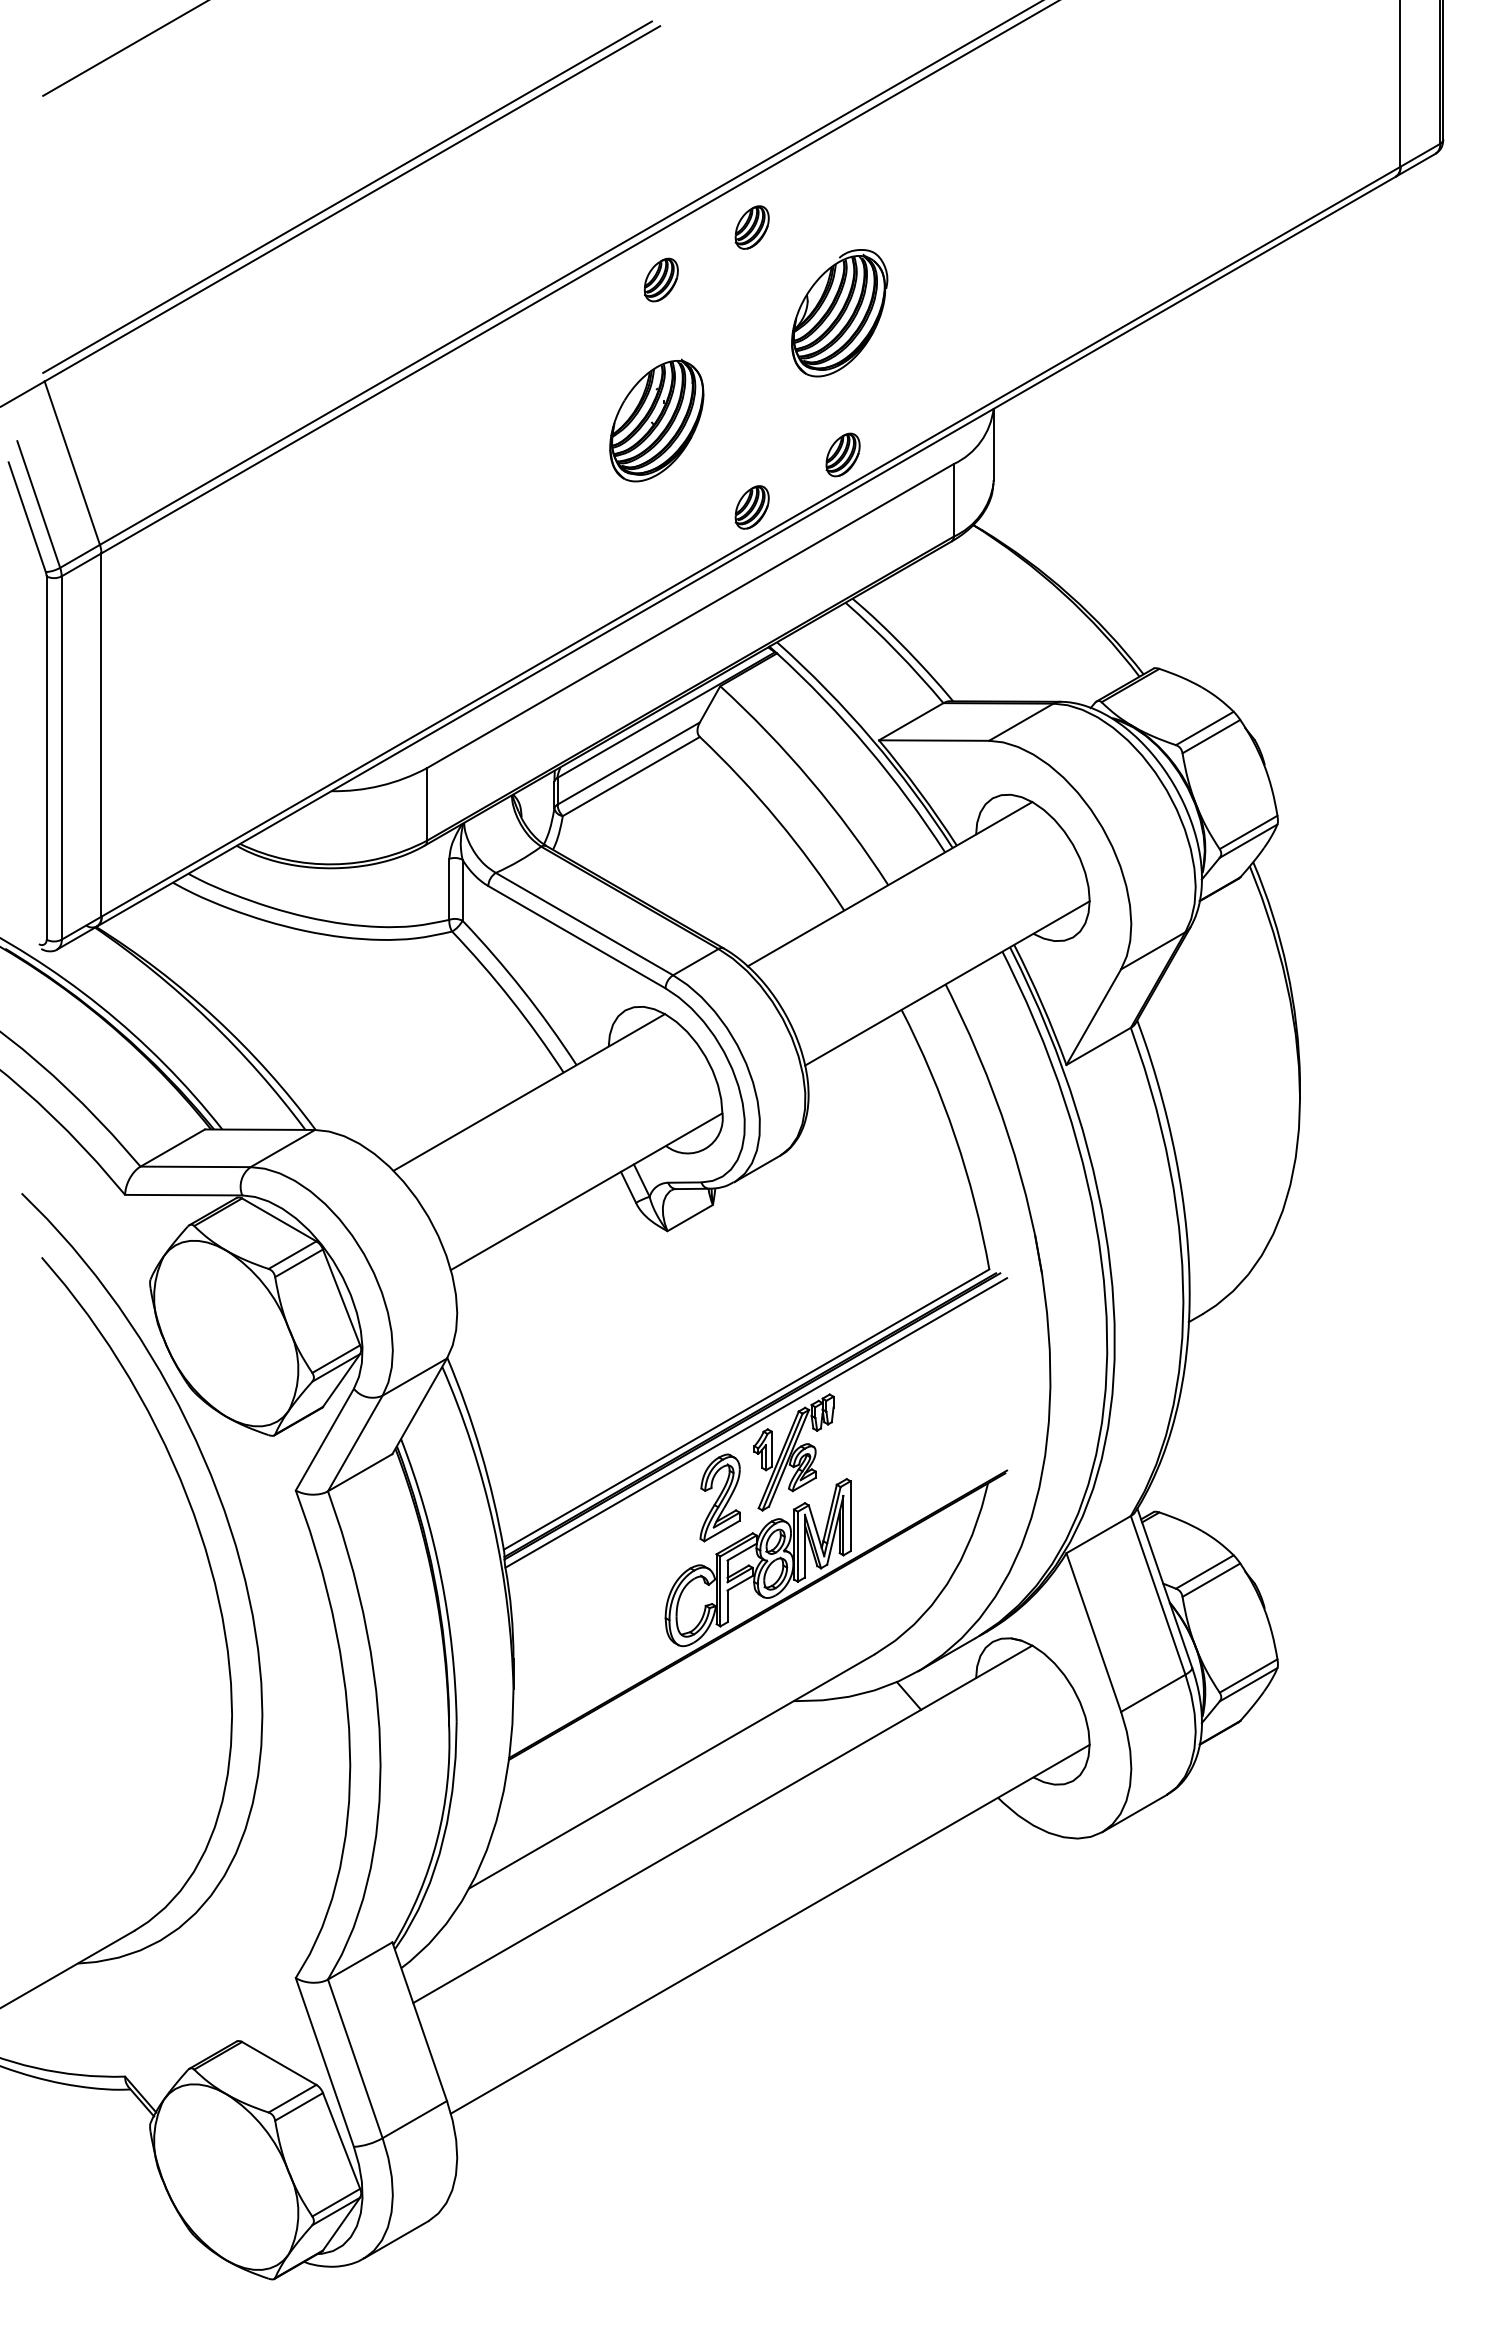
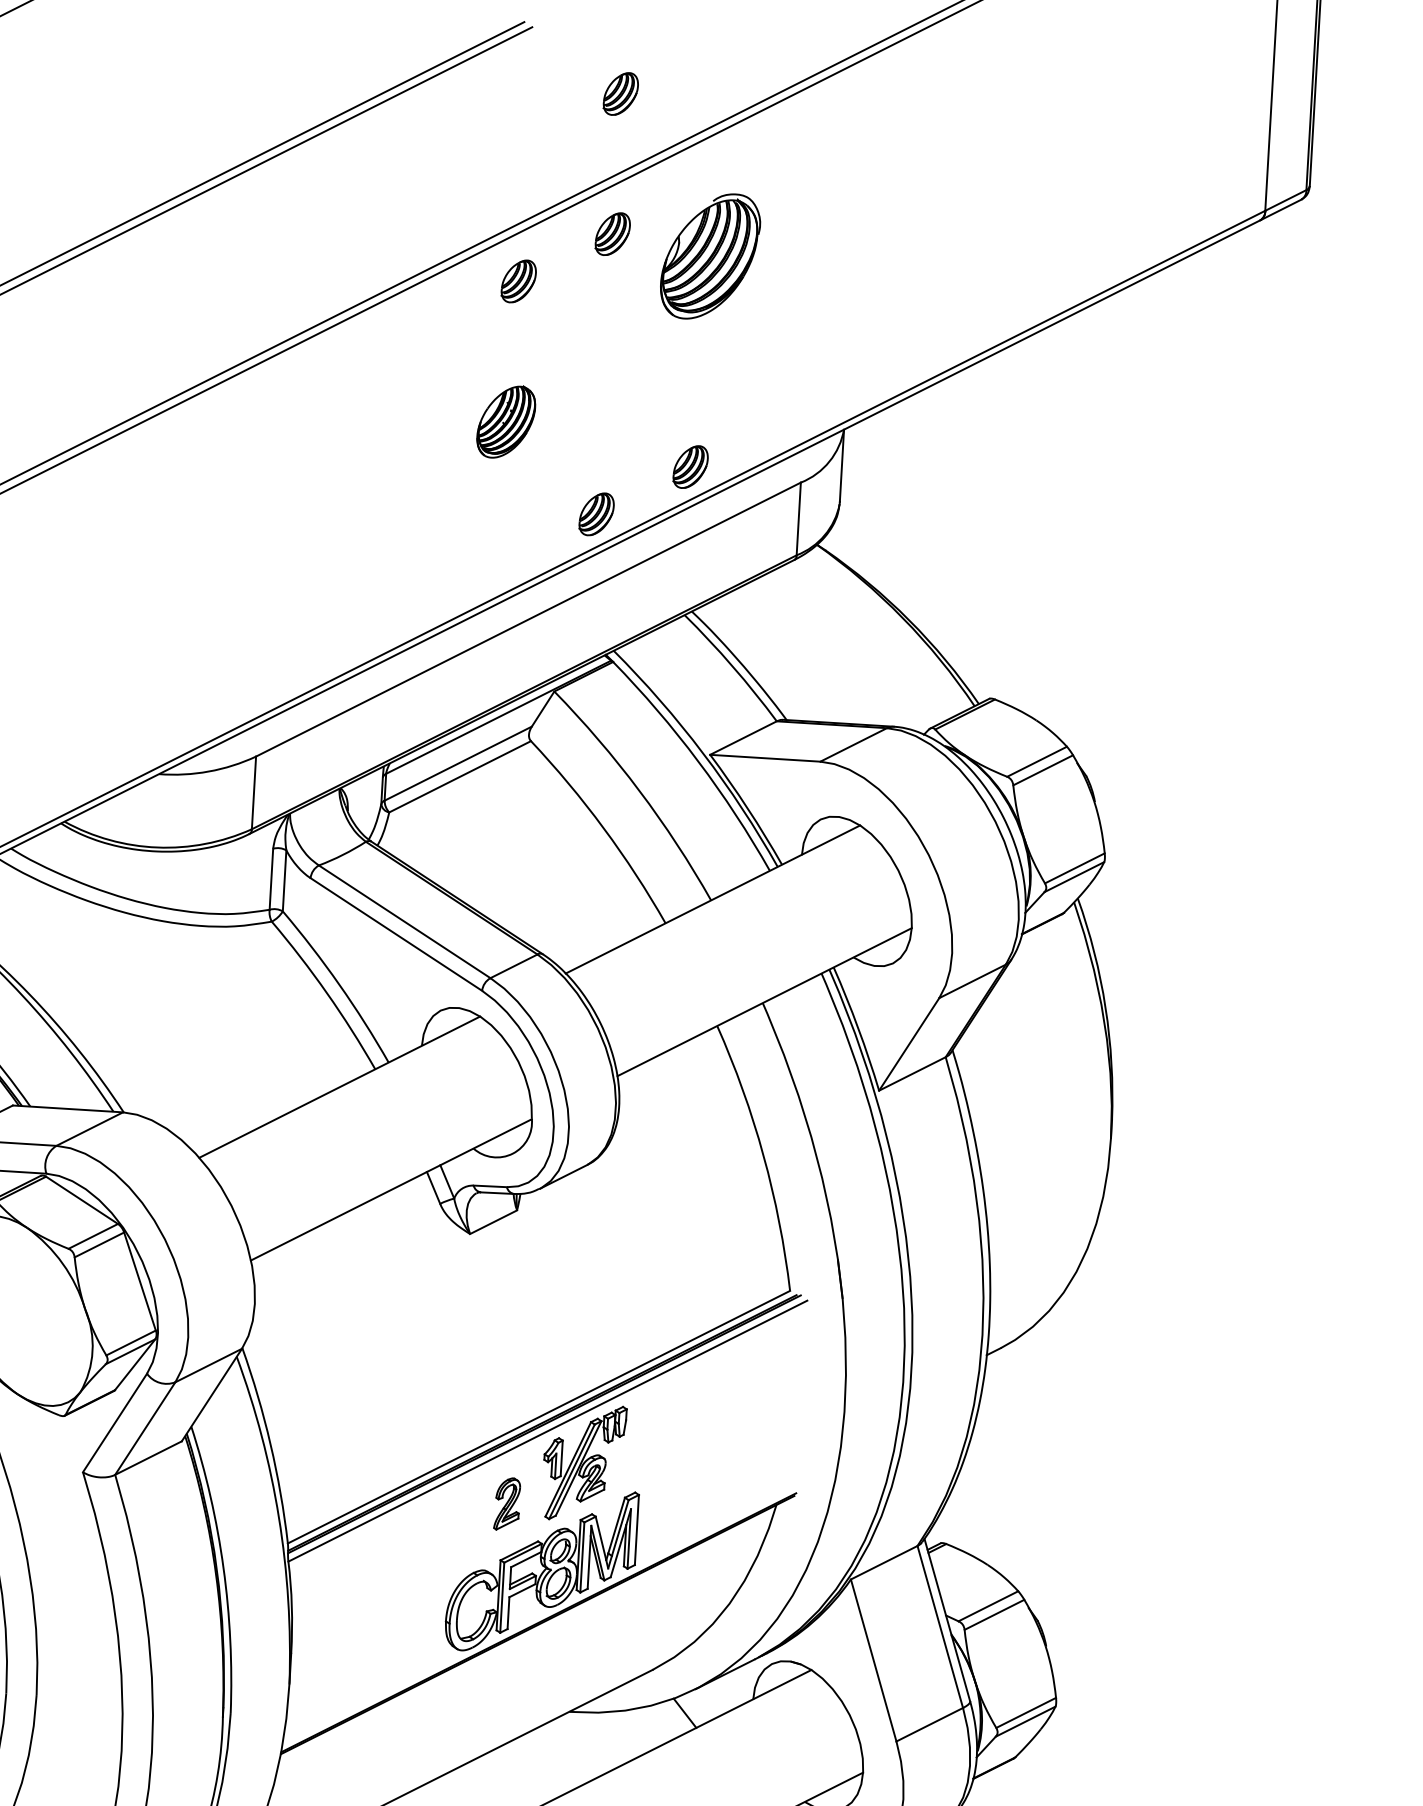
part: (751, 87) -> (620, 93), added
part: (839, 313) -> (710, 256), moved
part: (656, 420) -> (505, 421), size x0.6
part: (719, 1497) -> (506, 1503), size x0.6

